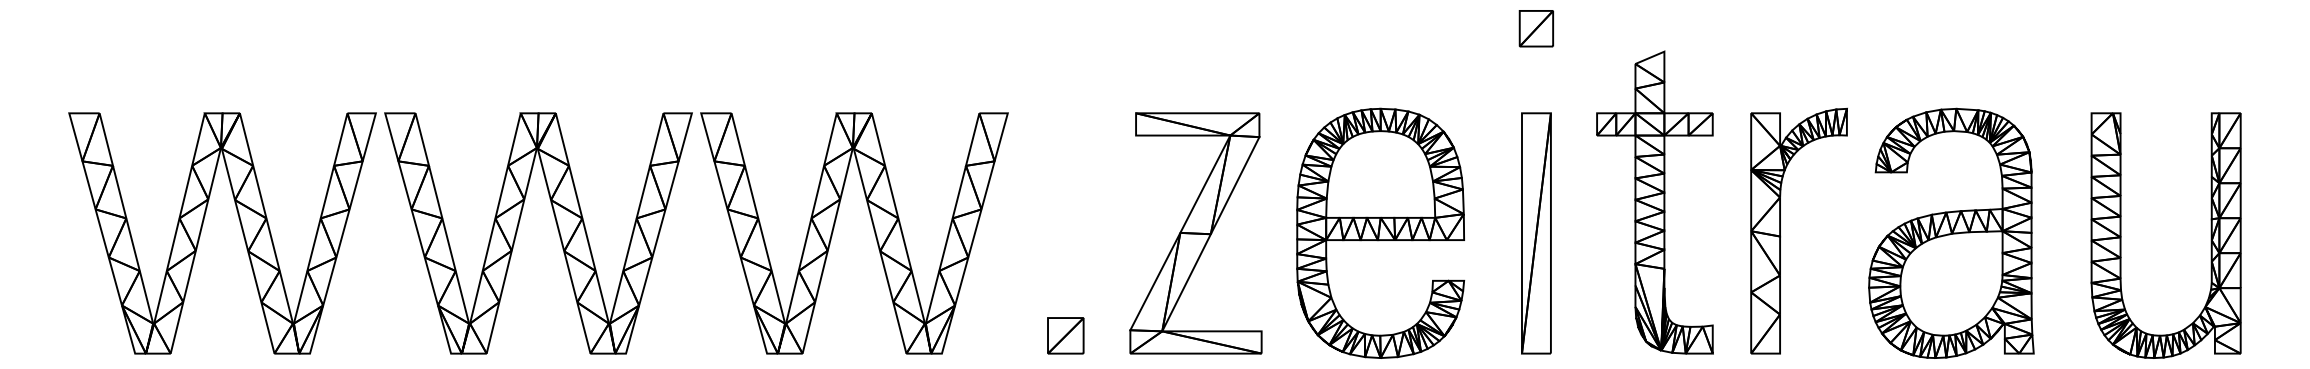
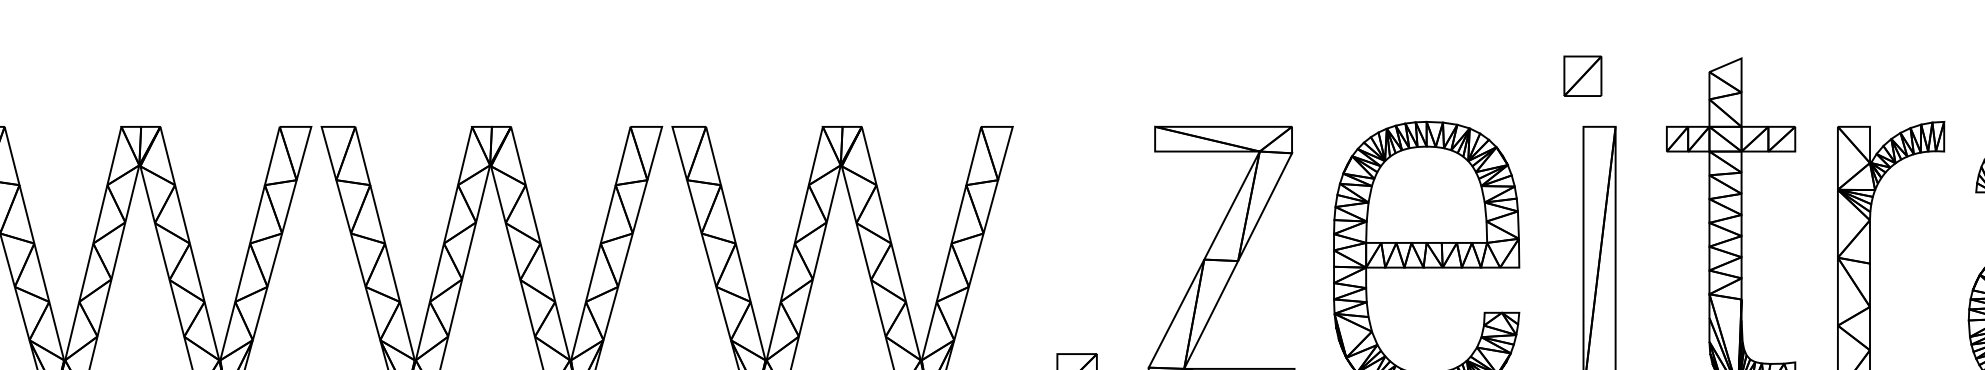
part: (1535, 28) -> (1581, 76), moved

